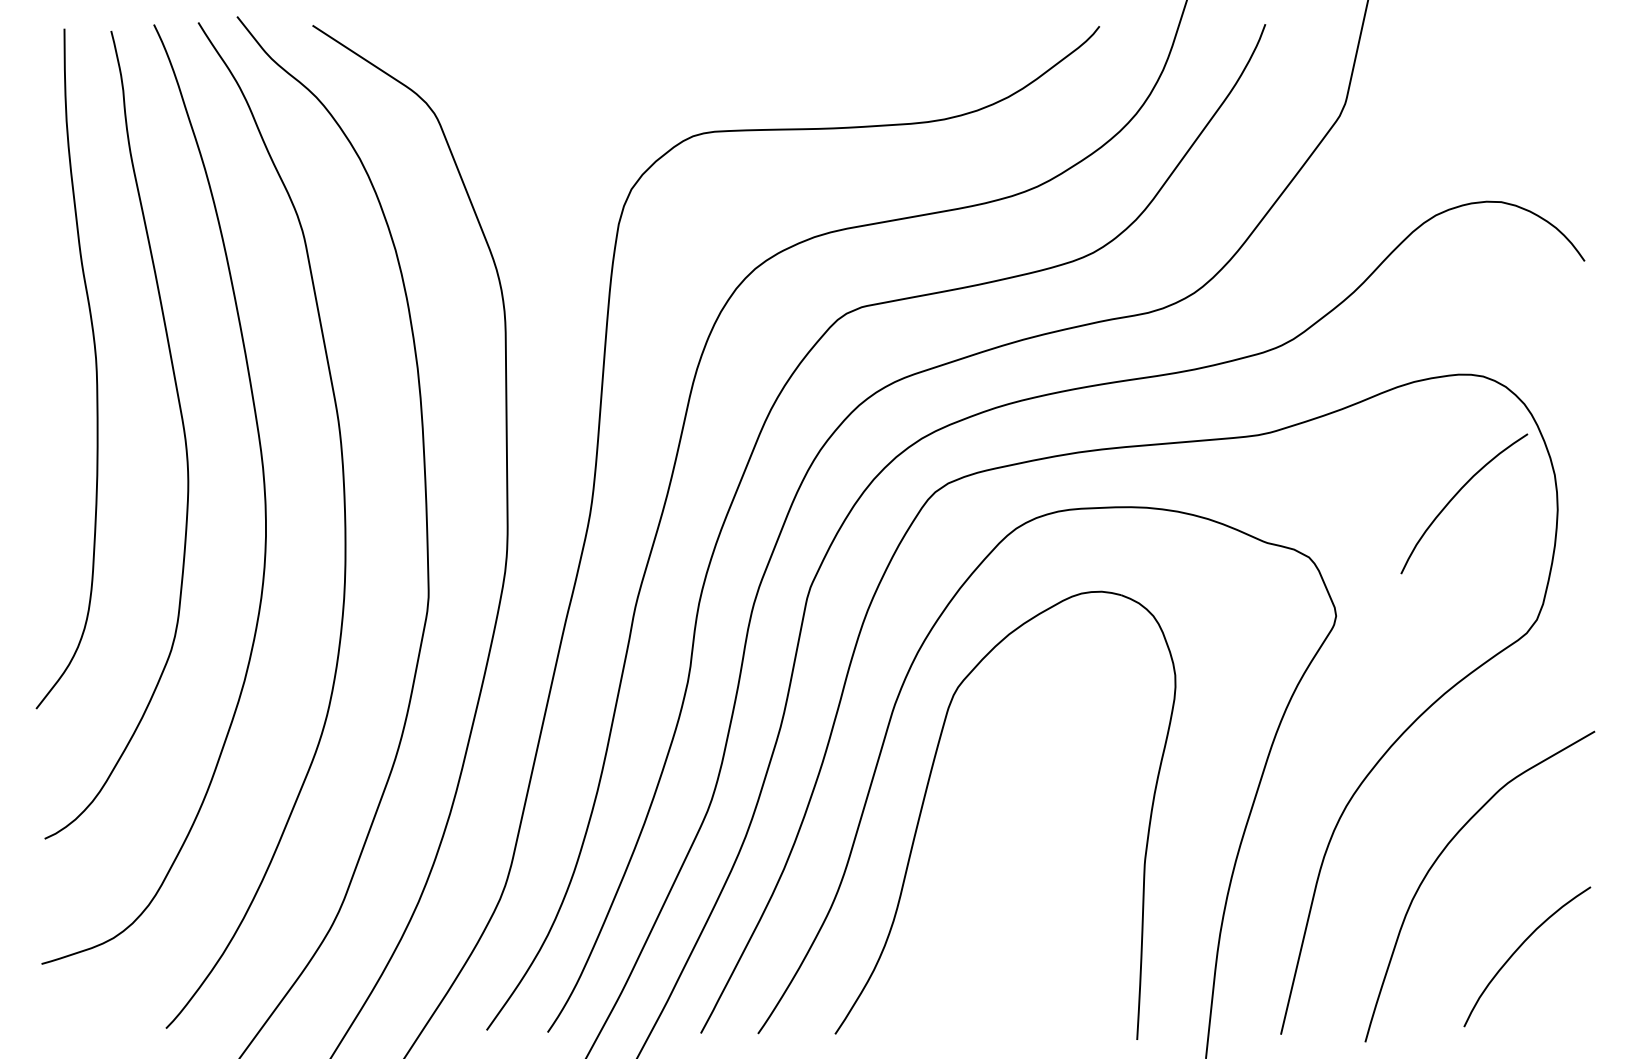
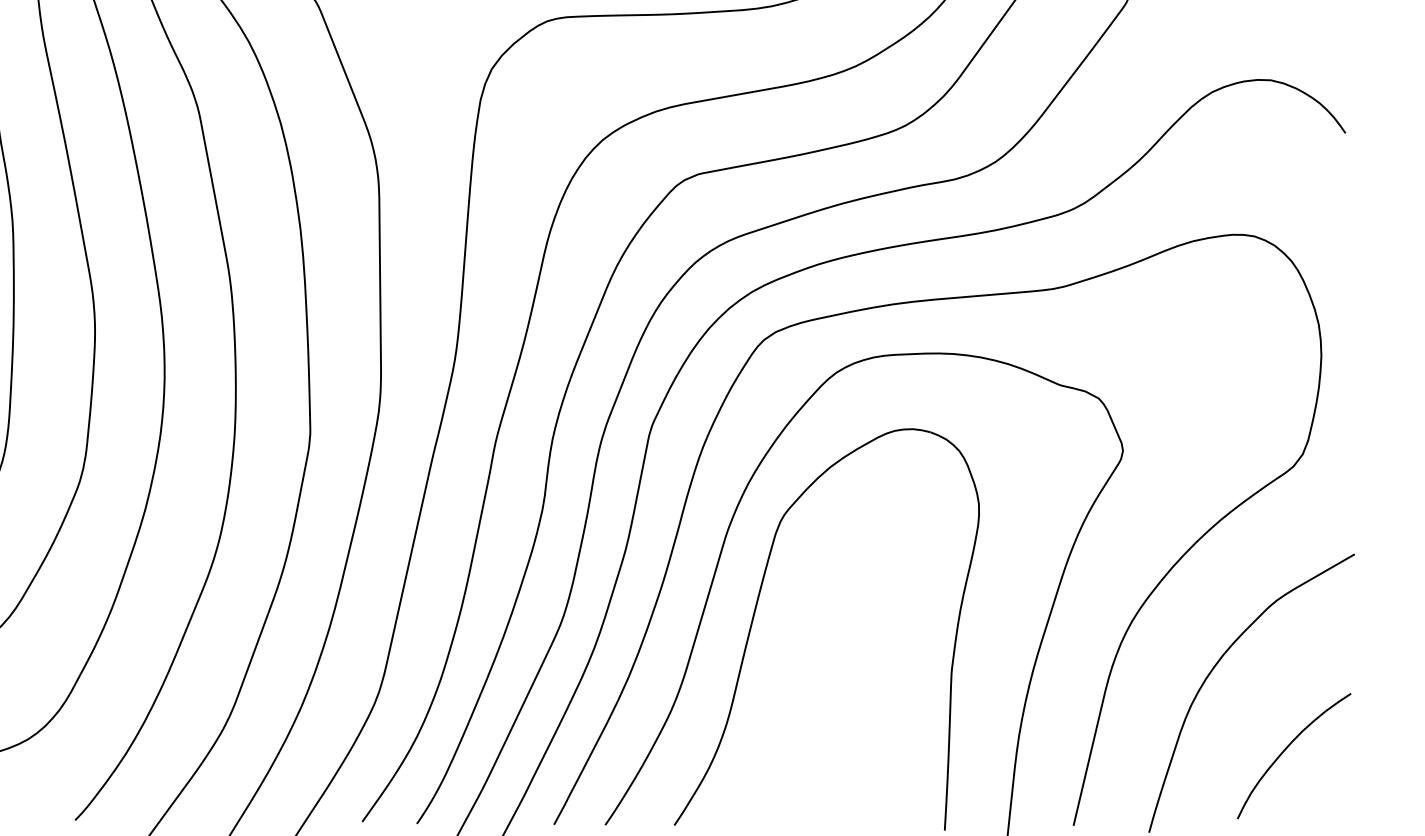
curve: (1456, 495) -> (1230, 343), removed

